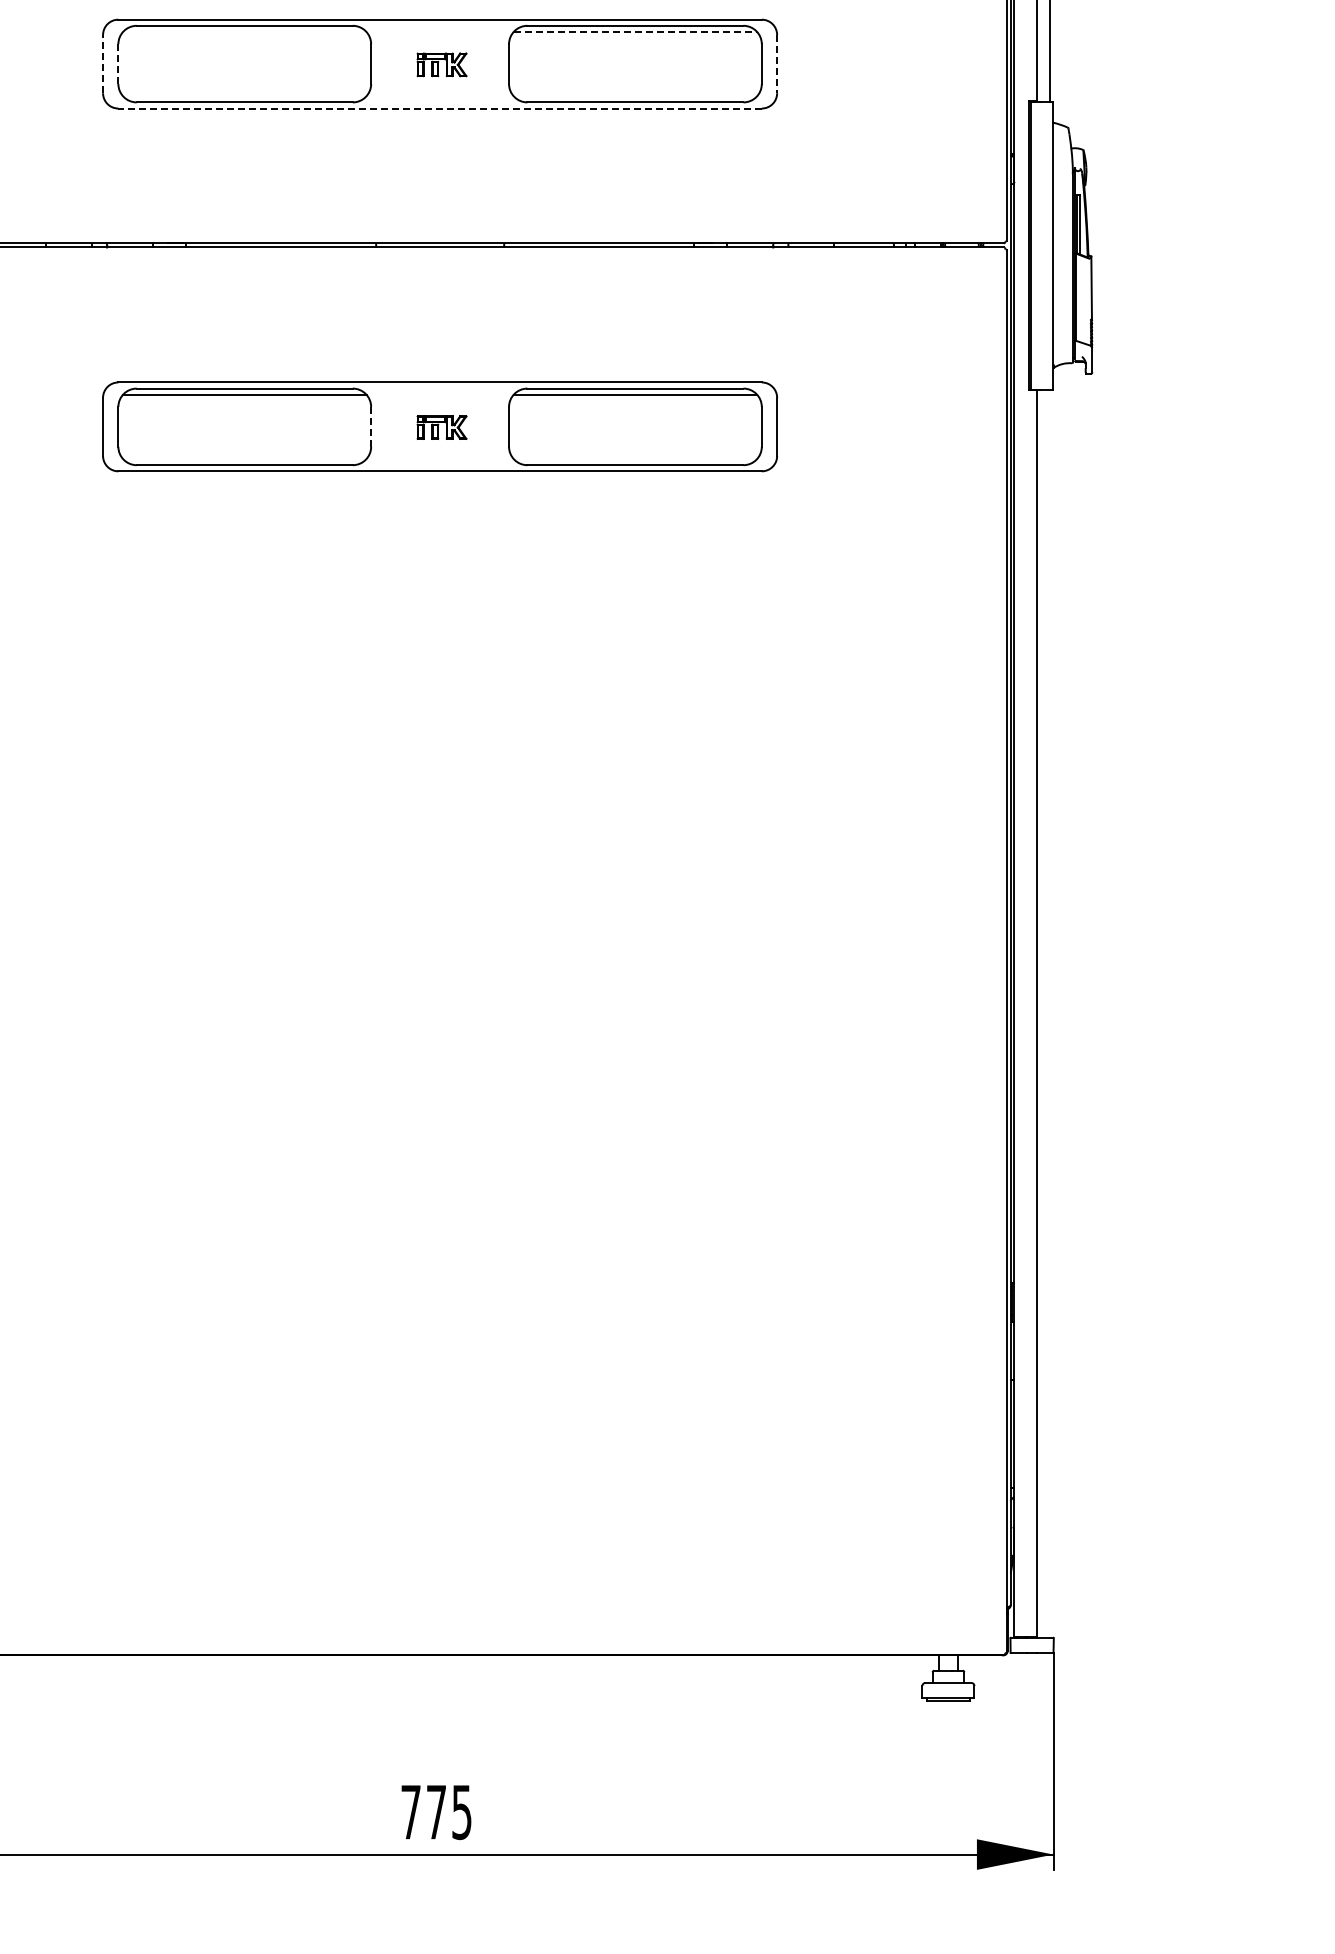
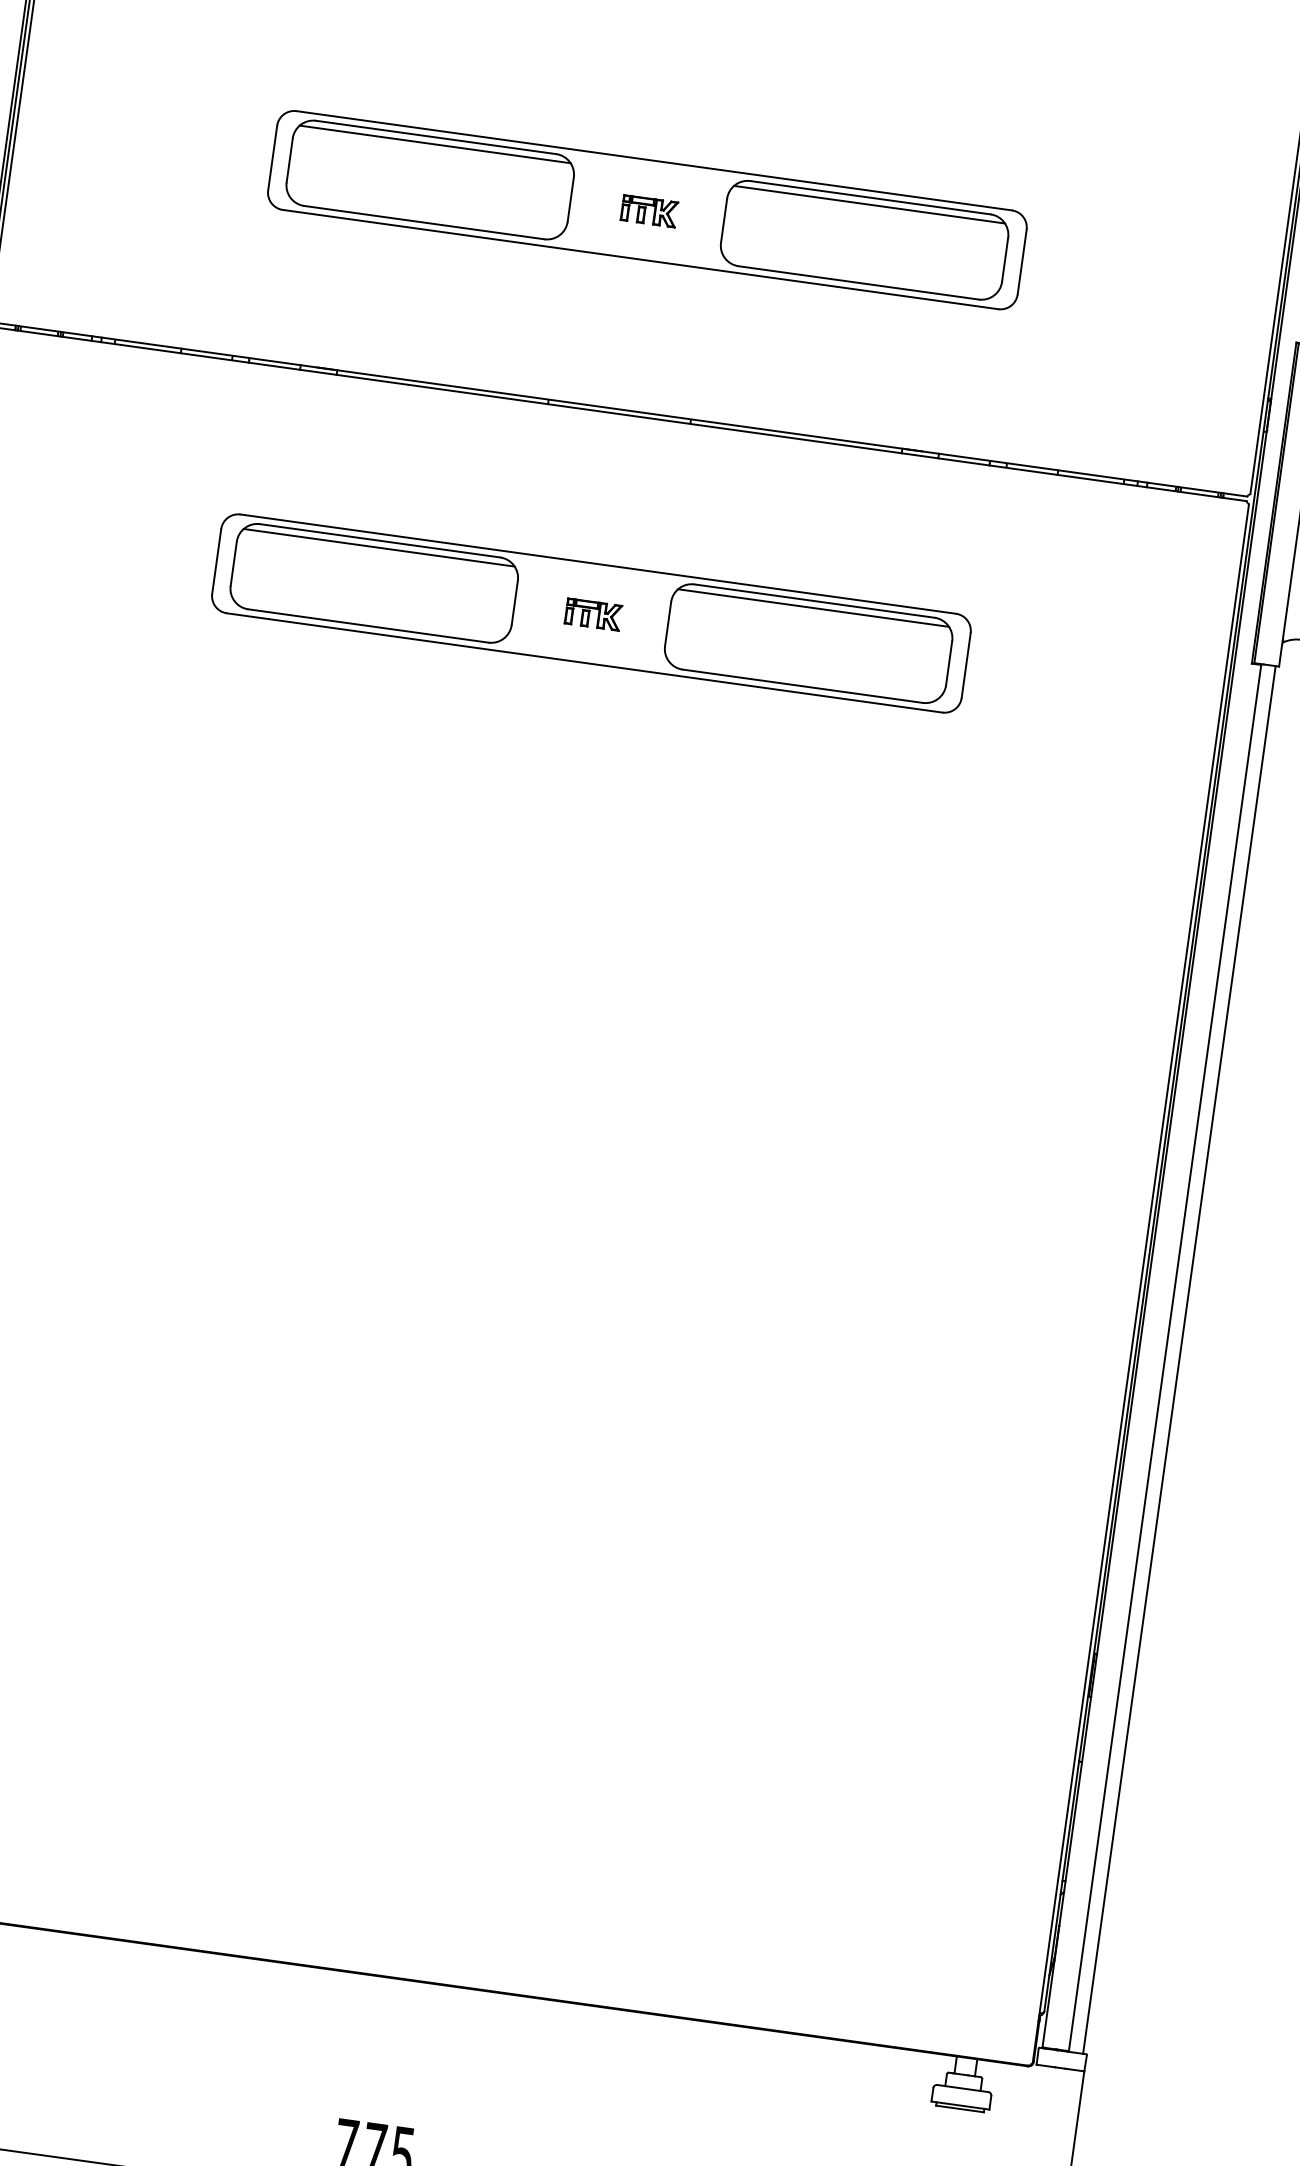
line: (244, 32) -> (434, 144), added
line: (635, 32) -> (869, 205), dashed -> solid
line: (103, 63) -> (273, 157), dashed -> solid
line: (118, 64) -> (289, 160), dashed -> solid
line: (777, 64) -> (1022, 262), dashed -> solid
line: (440, 108) -> (641, 259), dashed -> solid
line: (371, 426) -> (515, 602), dashed -> solid
line: (1050, 1013) -> (1179, 1359), added

